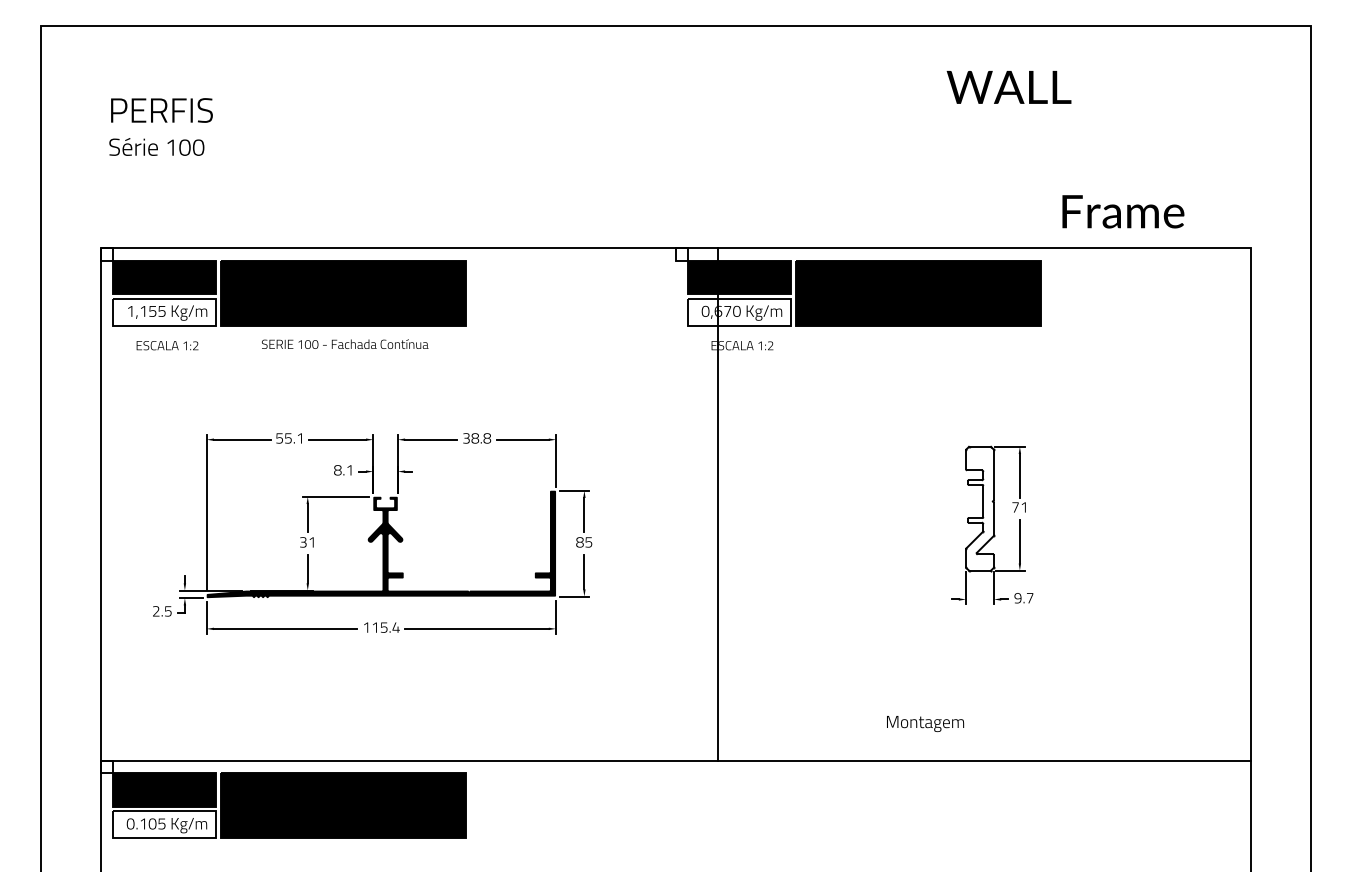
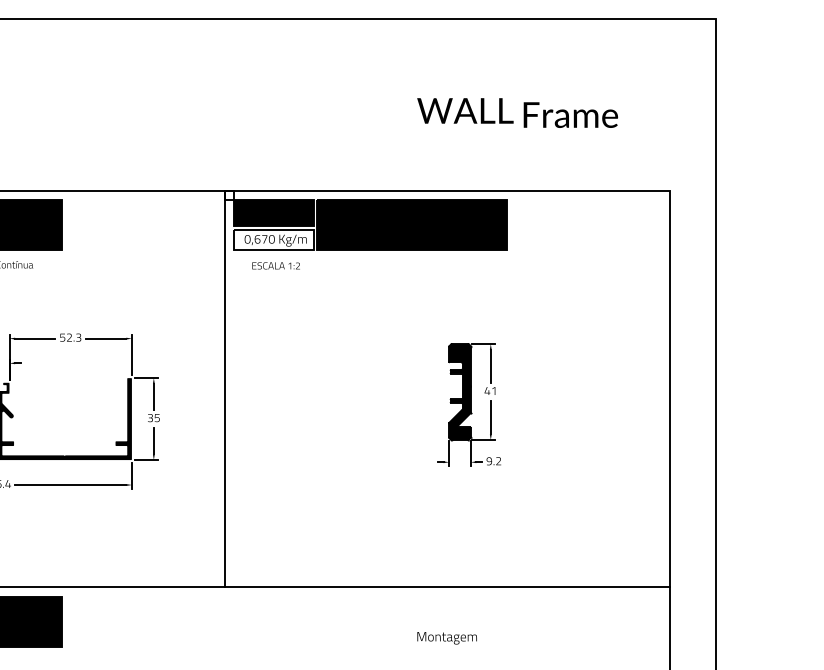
text: (1008, 87) -> (464, 111), moved
text: (1123, 211) -> (570, 114), moved
text: (477, 438) -> (71, 337), 38.8 -> 52.3
line: (718, 504) -> (225, 388), moved
text: (1015, 507) -> (487, 391), 71 -> 41
fill: (979, 508) -> (459, 391), added
text: (579, 542) -> (150, 418), 85 -> 35
text: (1029, 598) -> (498, 461), 9.7 -> 9.2
text: (925, 724) -> (447, 638), moved

